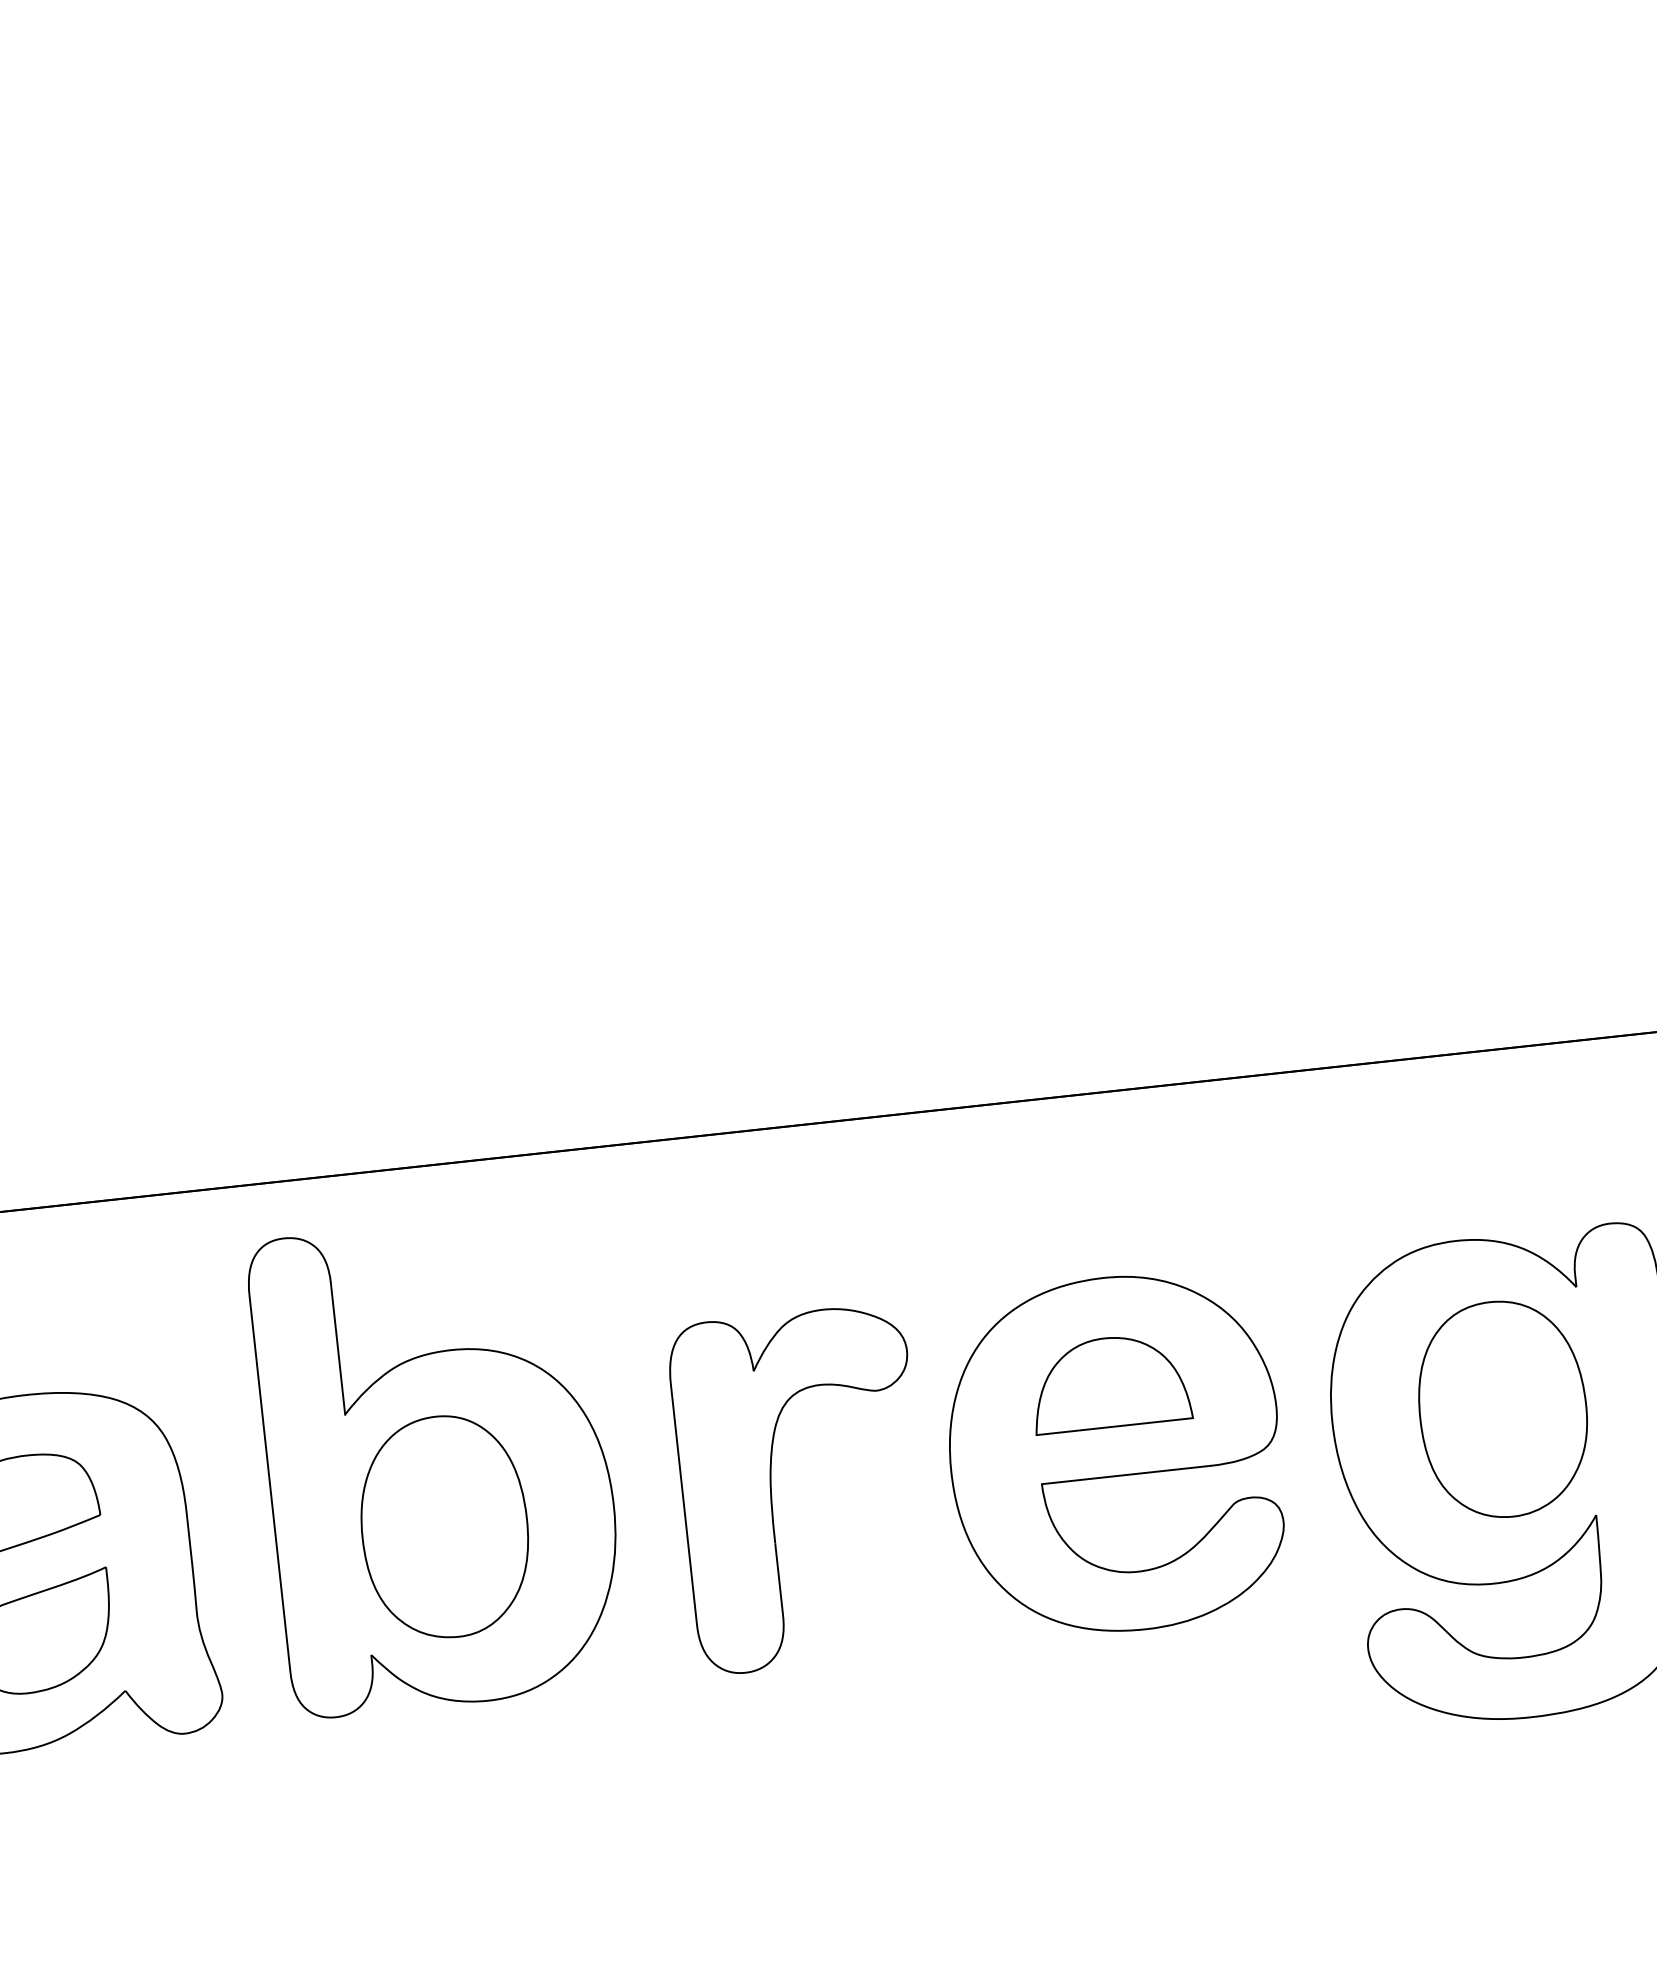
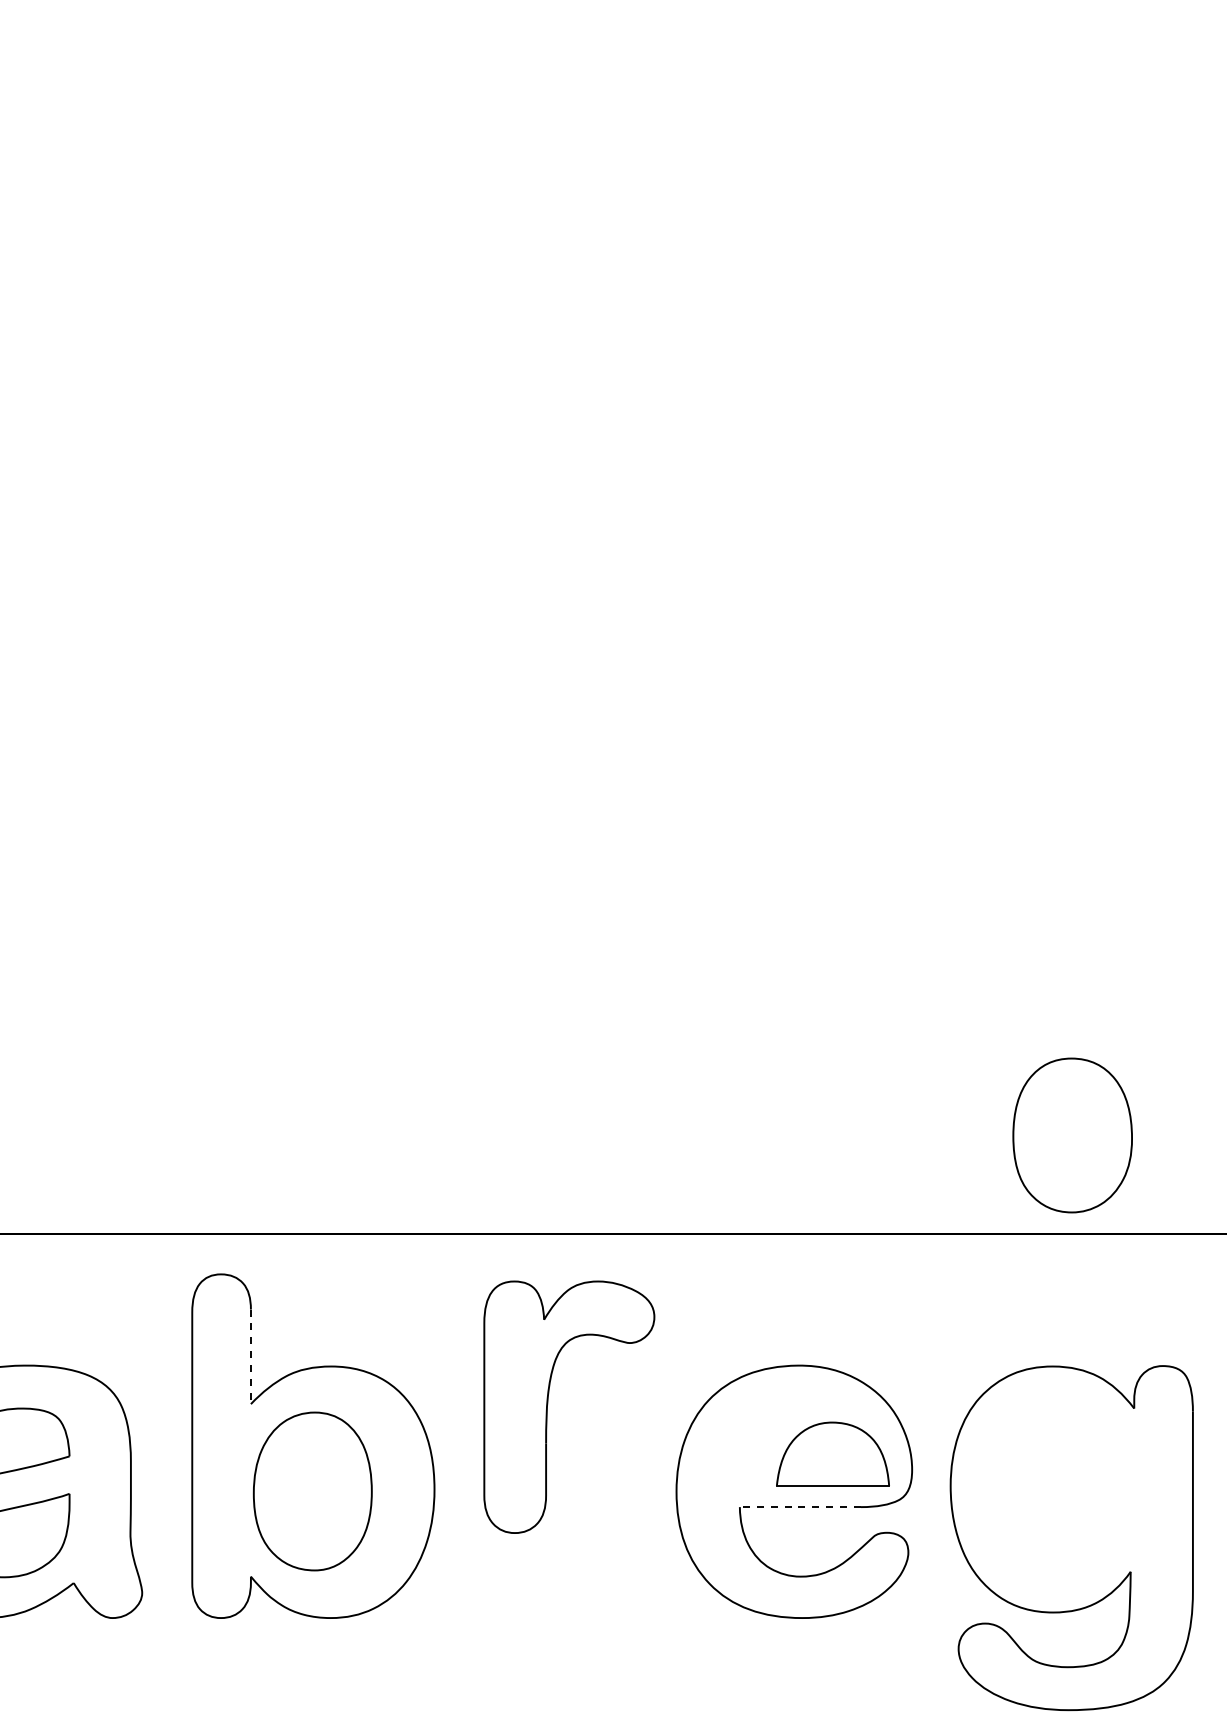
line: (337, 1349) -> (250, 1357), solid -> dashed
part: (1109, 1381) -> (832, 1453), moved
part: (1502, 1409) -> (1072, 1135), moved
line: (1126, 1475) -> (800, 1507), solid -> dashed
part: (772, 1488) -> (548, 1404), moved

